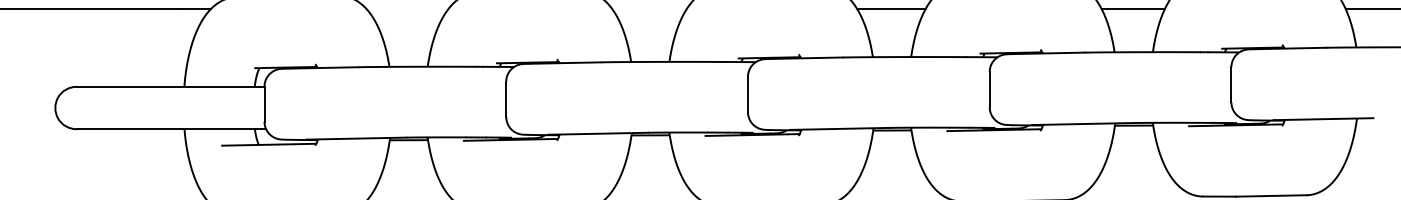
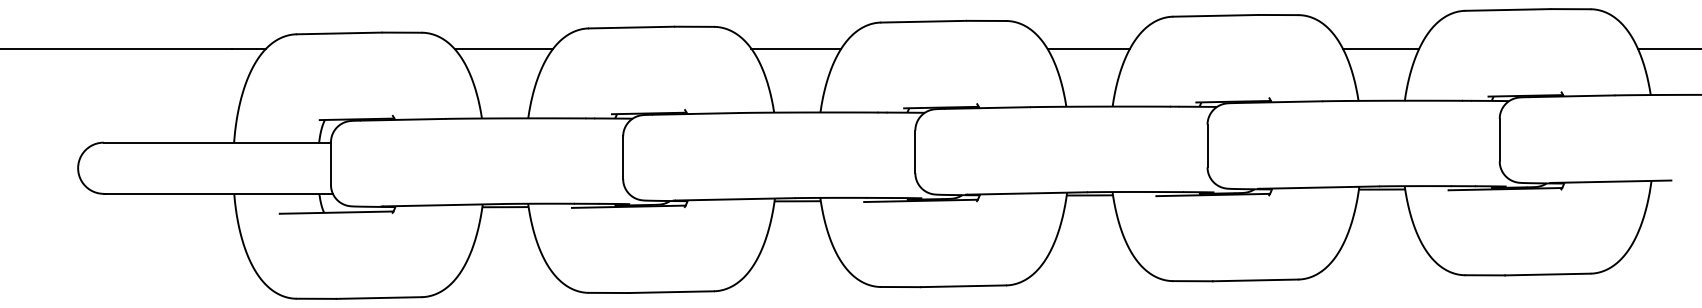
line: (407, 8) -> (503, 48), added
line: (649, 8) -> (796, 48), added

